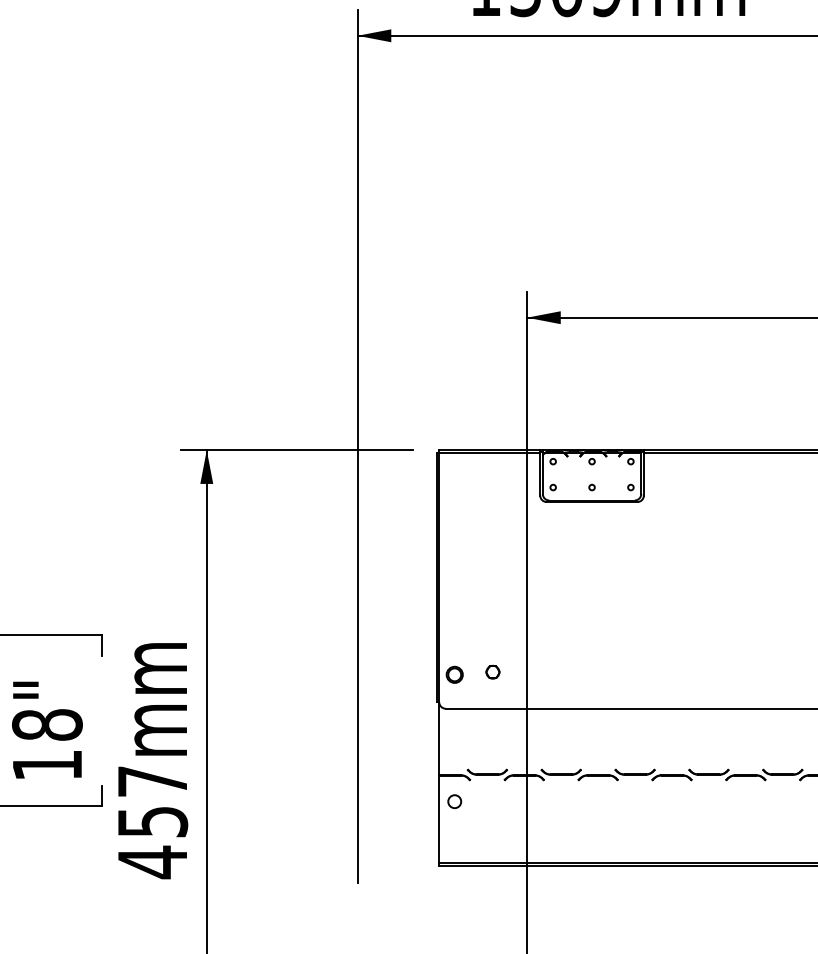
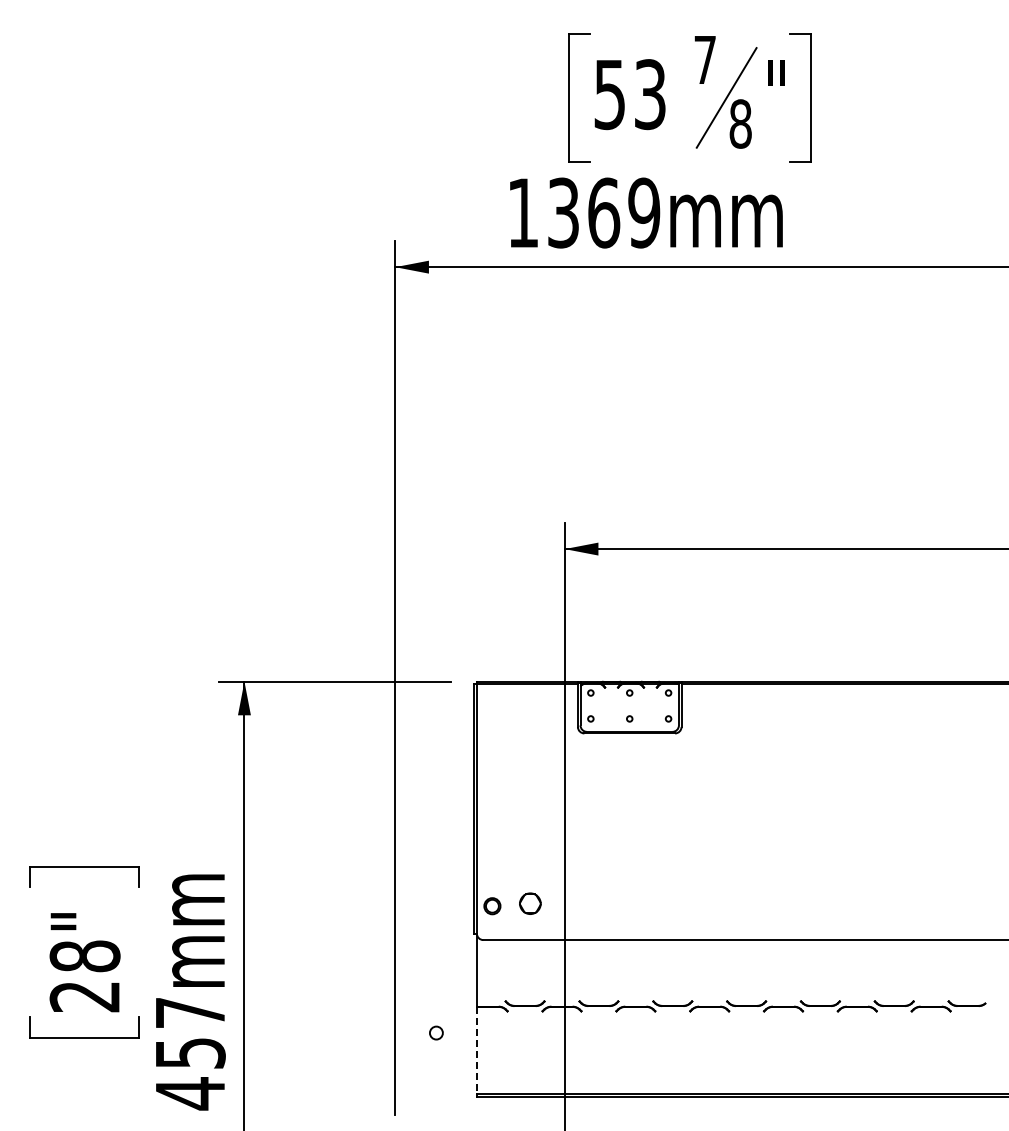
part: (492, 672) -> (530, 903), size x1.6
text: (46, 766) -> (84, 997), 18" -> 28"
circle: (454, 801) -> (436, 1032), moved
line: (438, 819) -> (476, 1050), solid -> dashed

